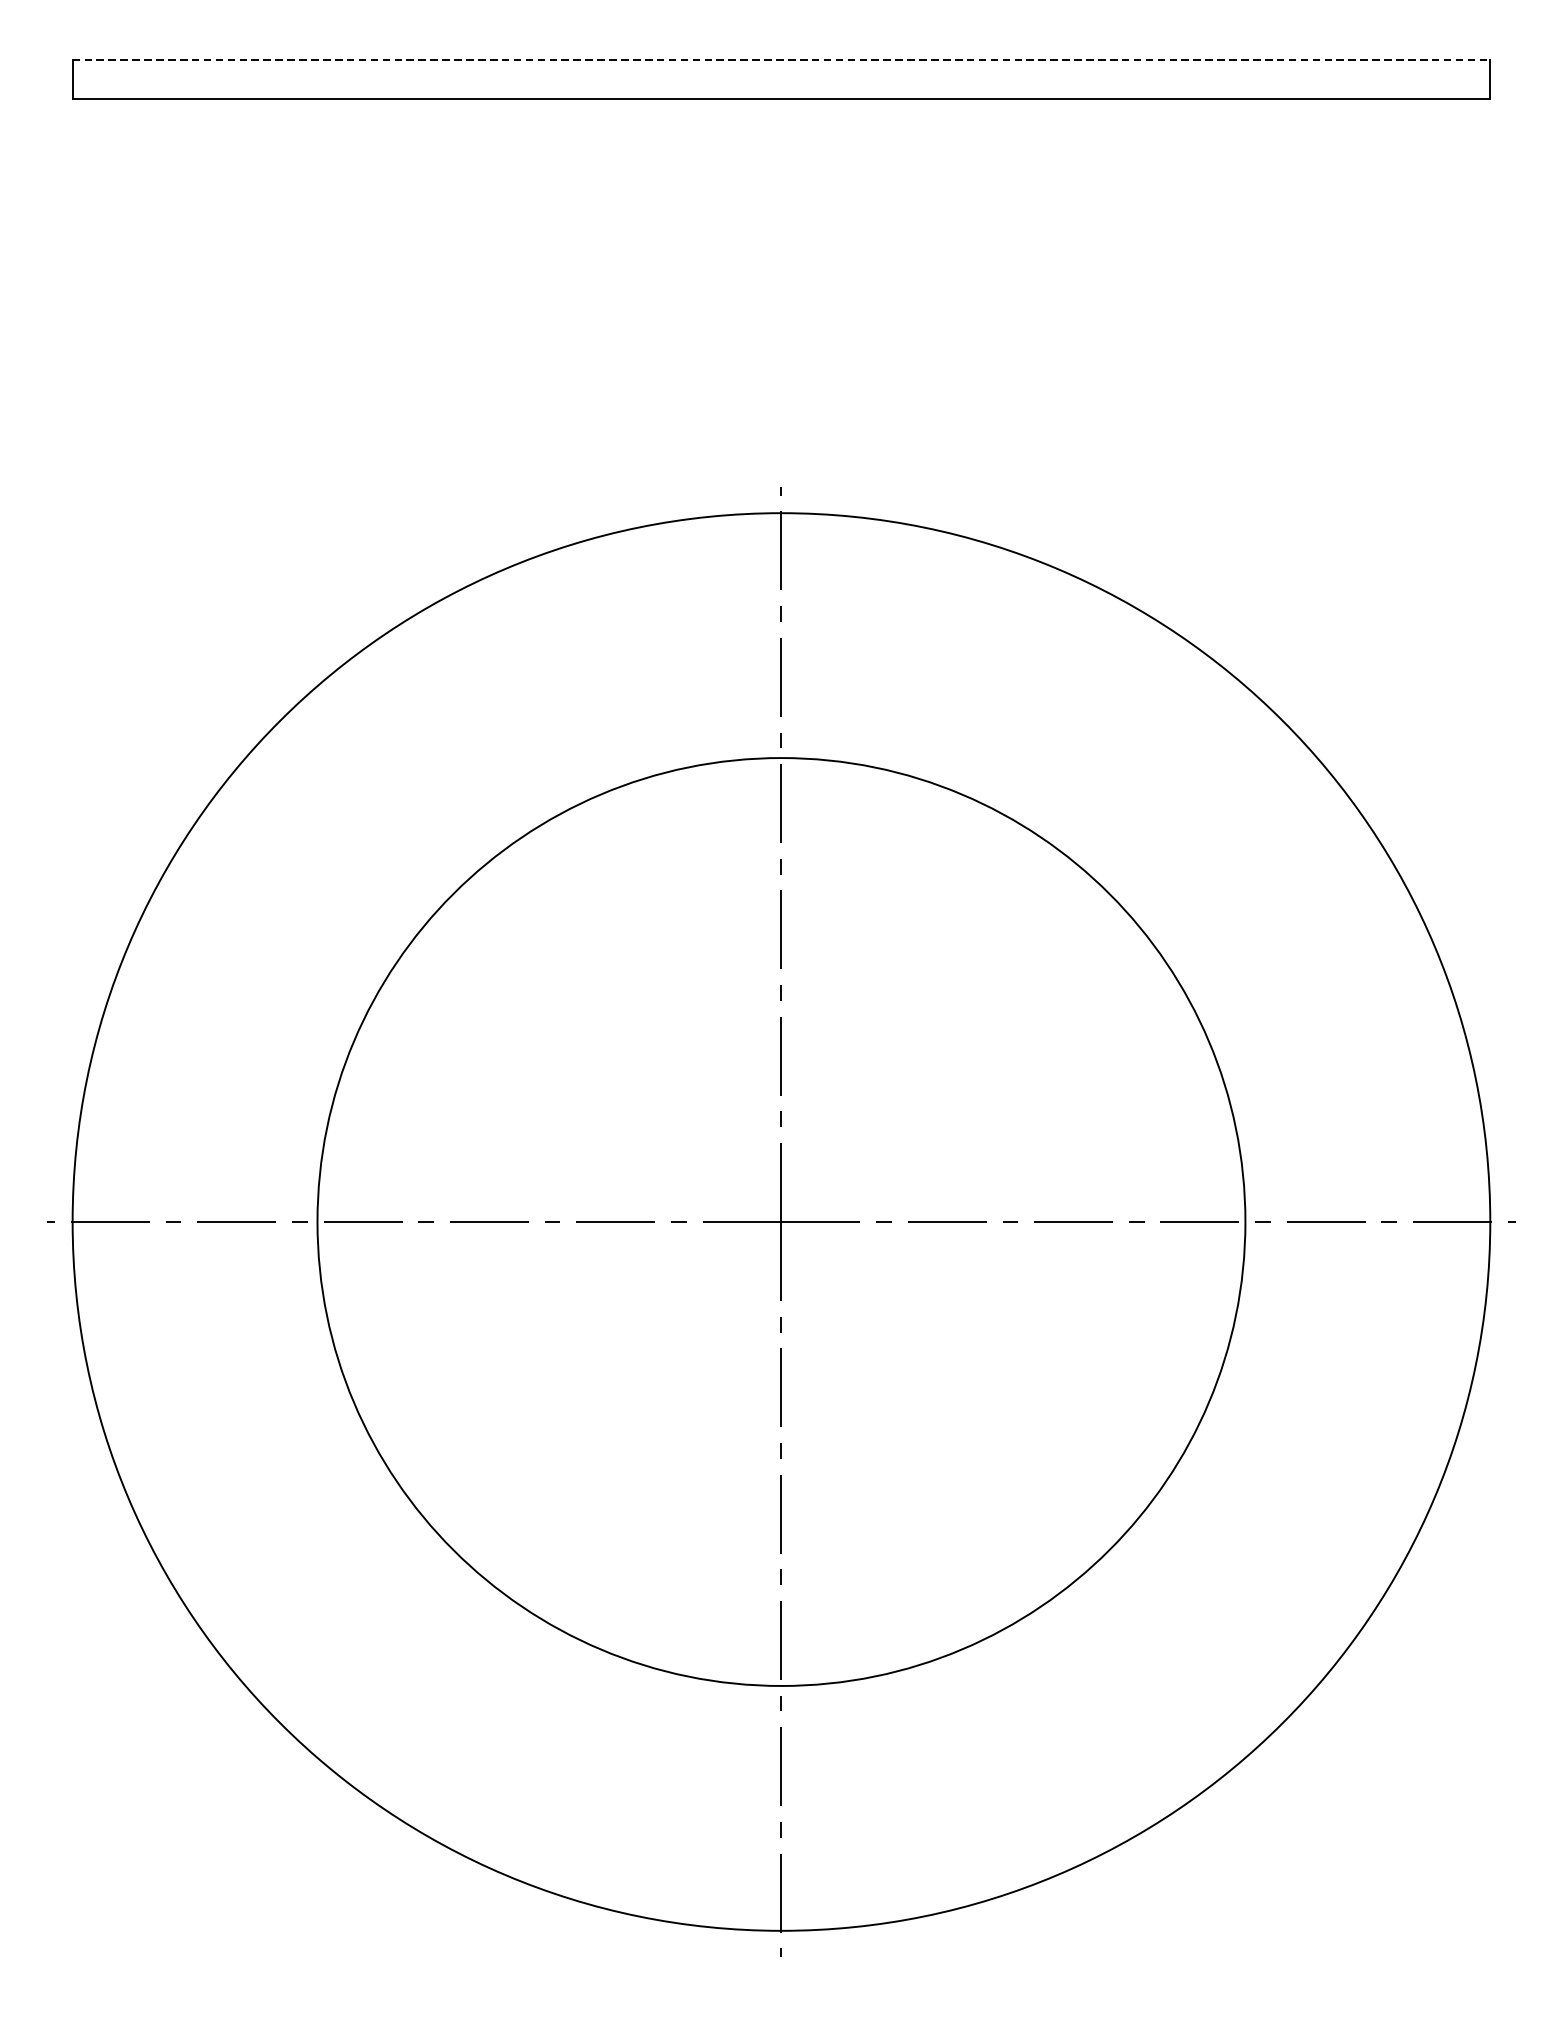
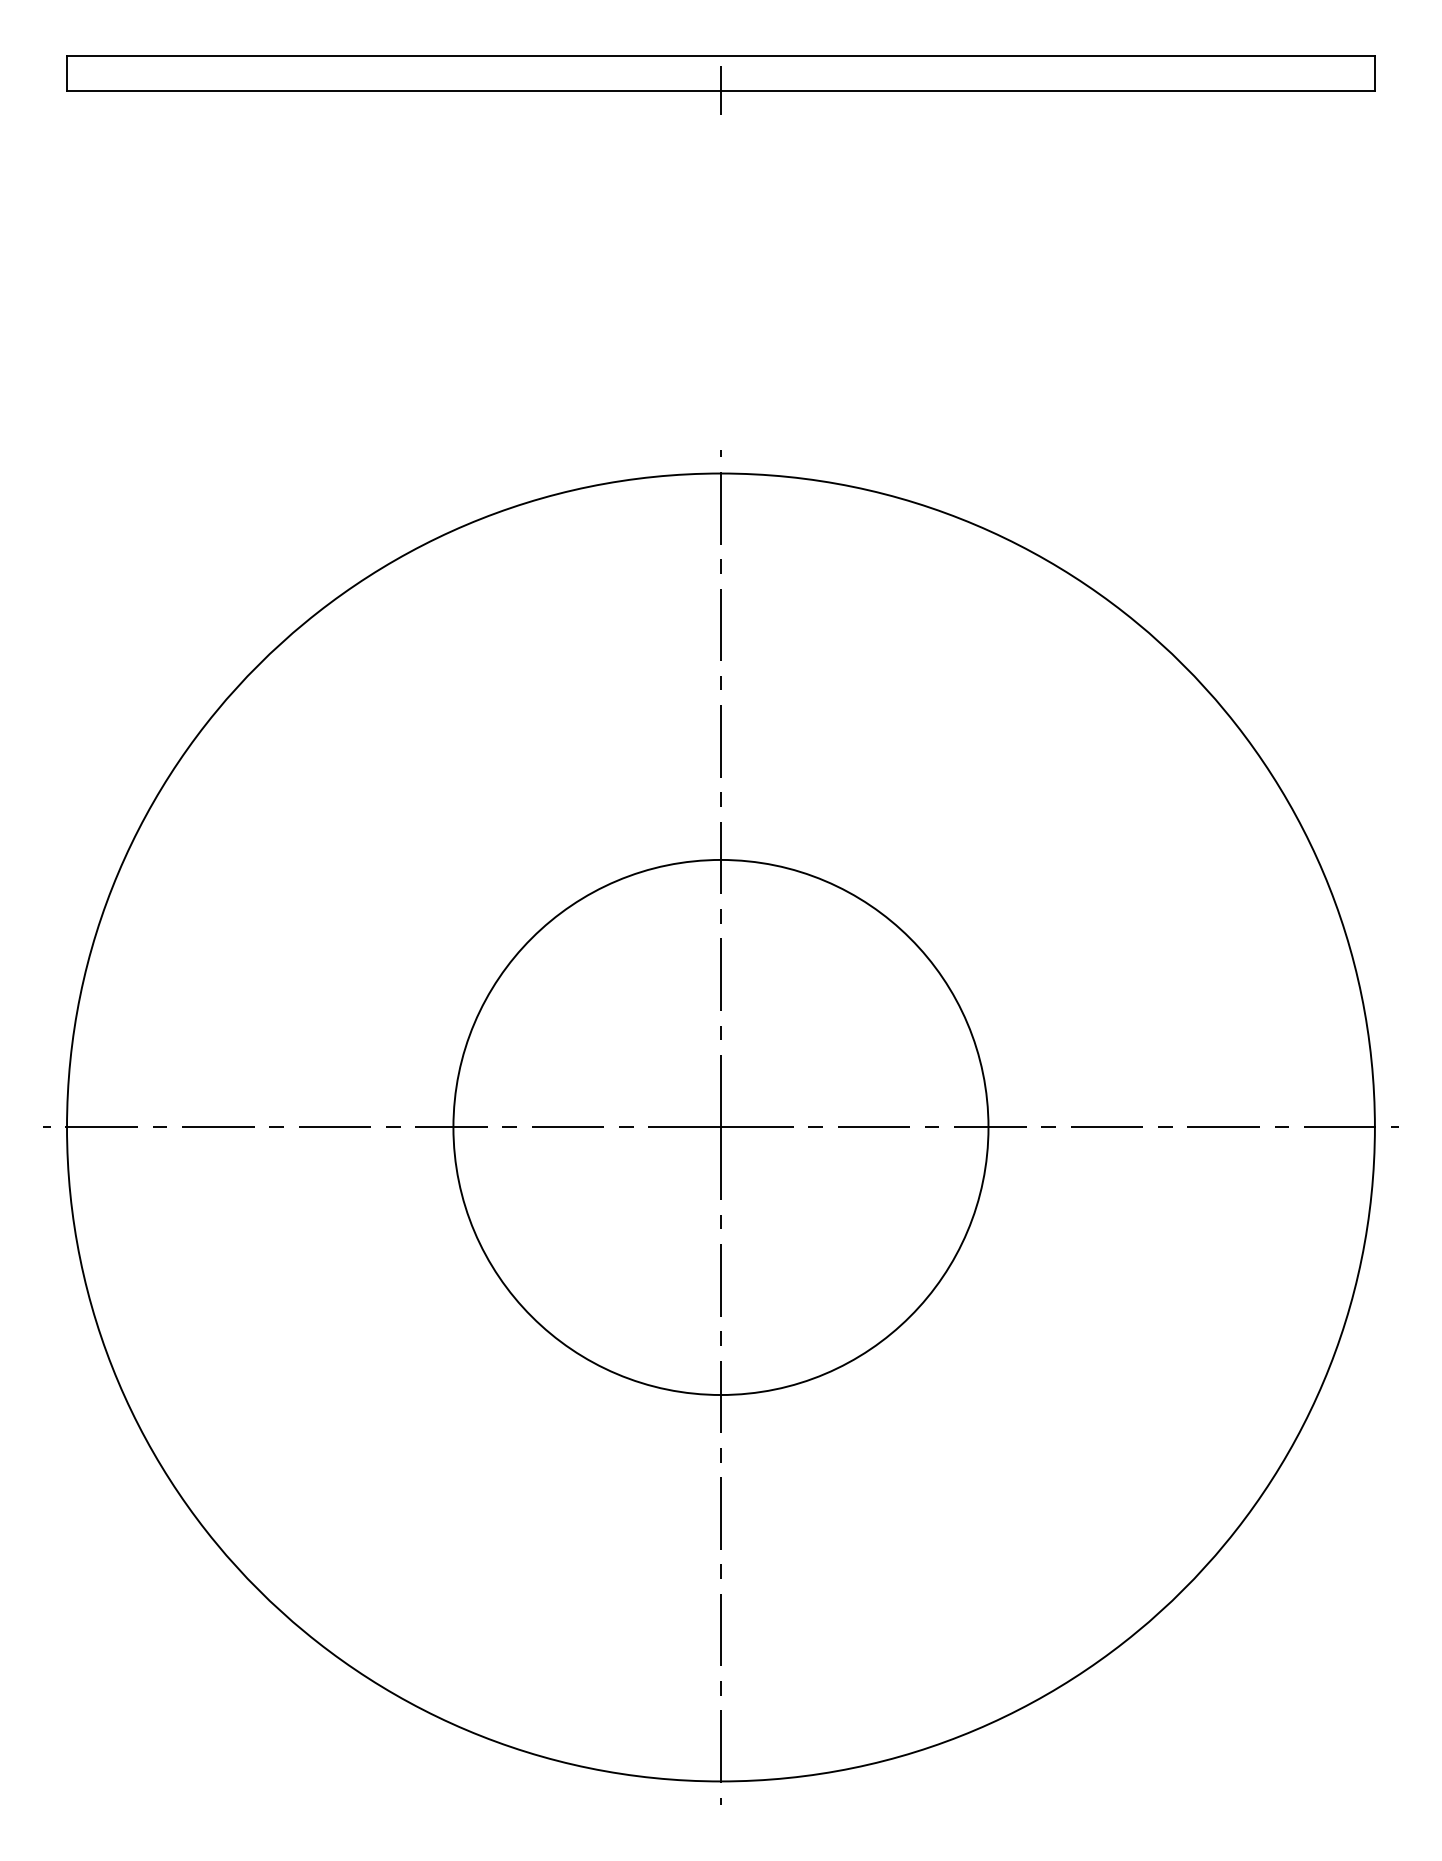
line: (780, 60) -> (720, 55), dashed -> solid
line: (780, 98) -> (720, 90), added
circle: (780, 1222) -> (720, 1127), size x0.62

